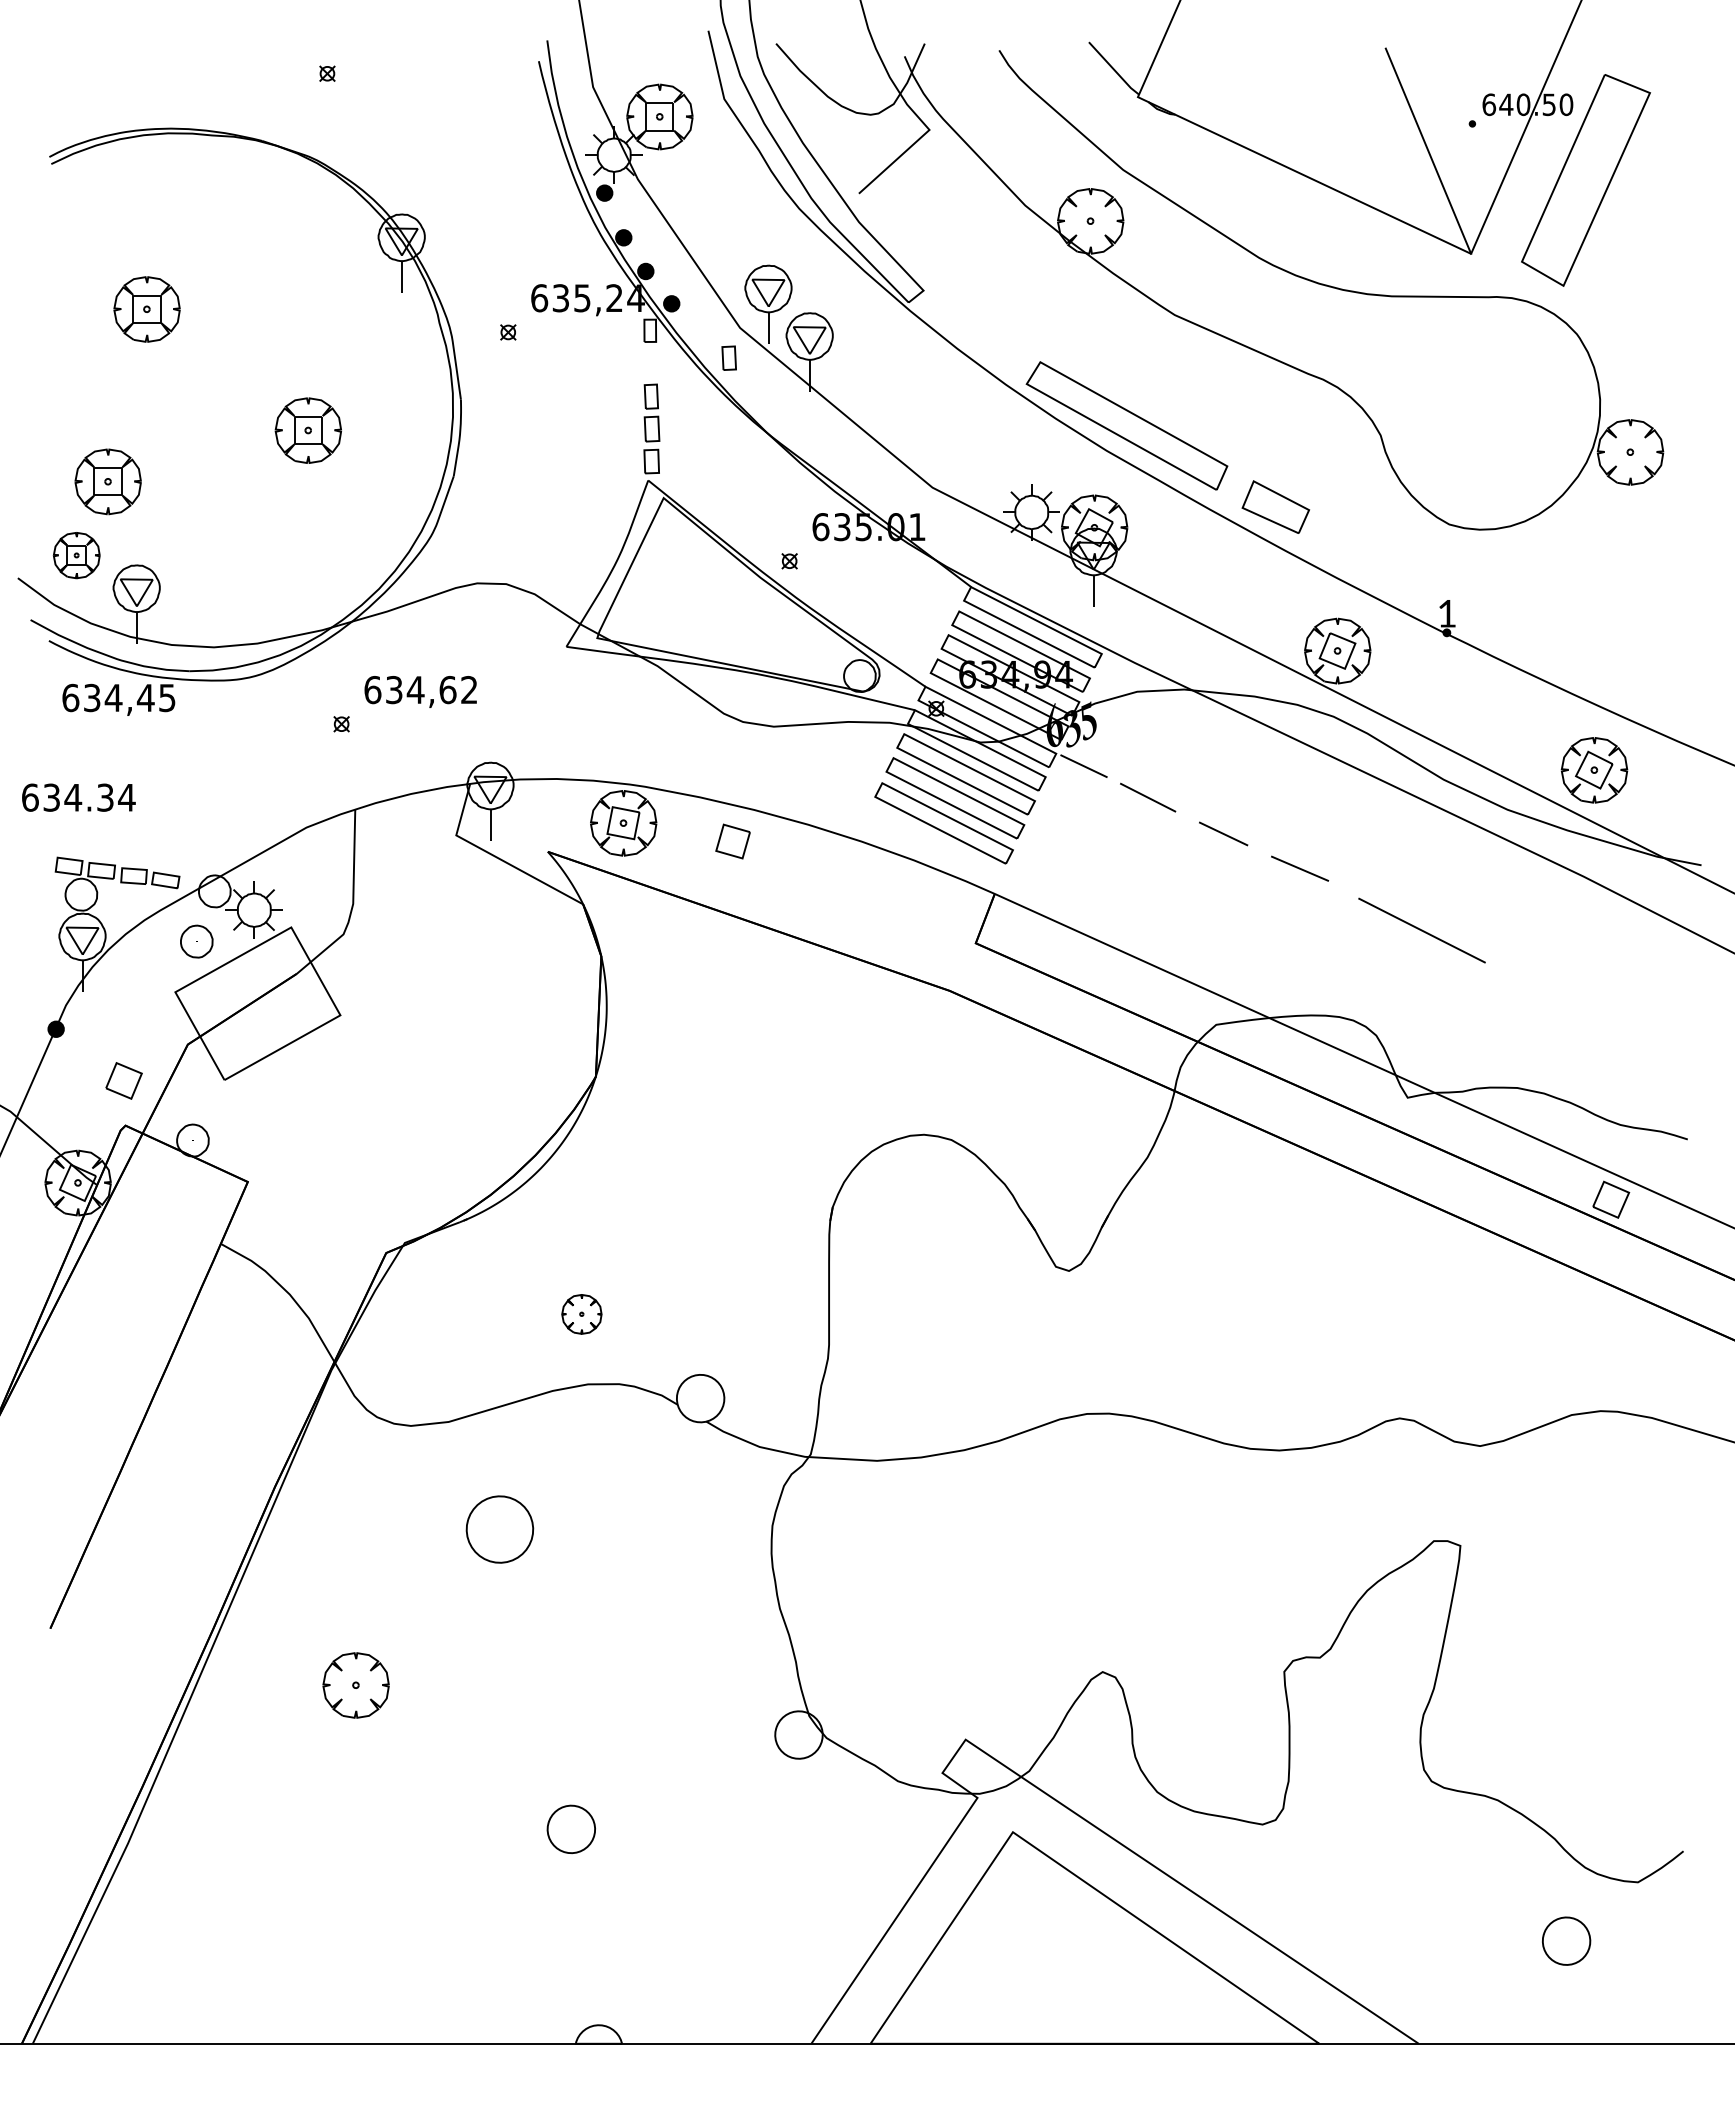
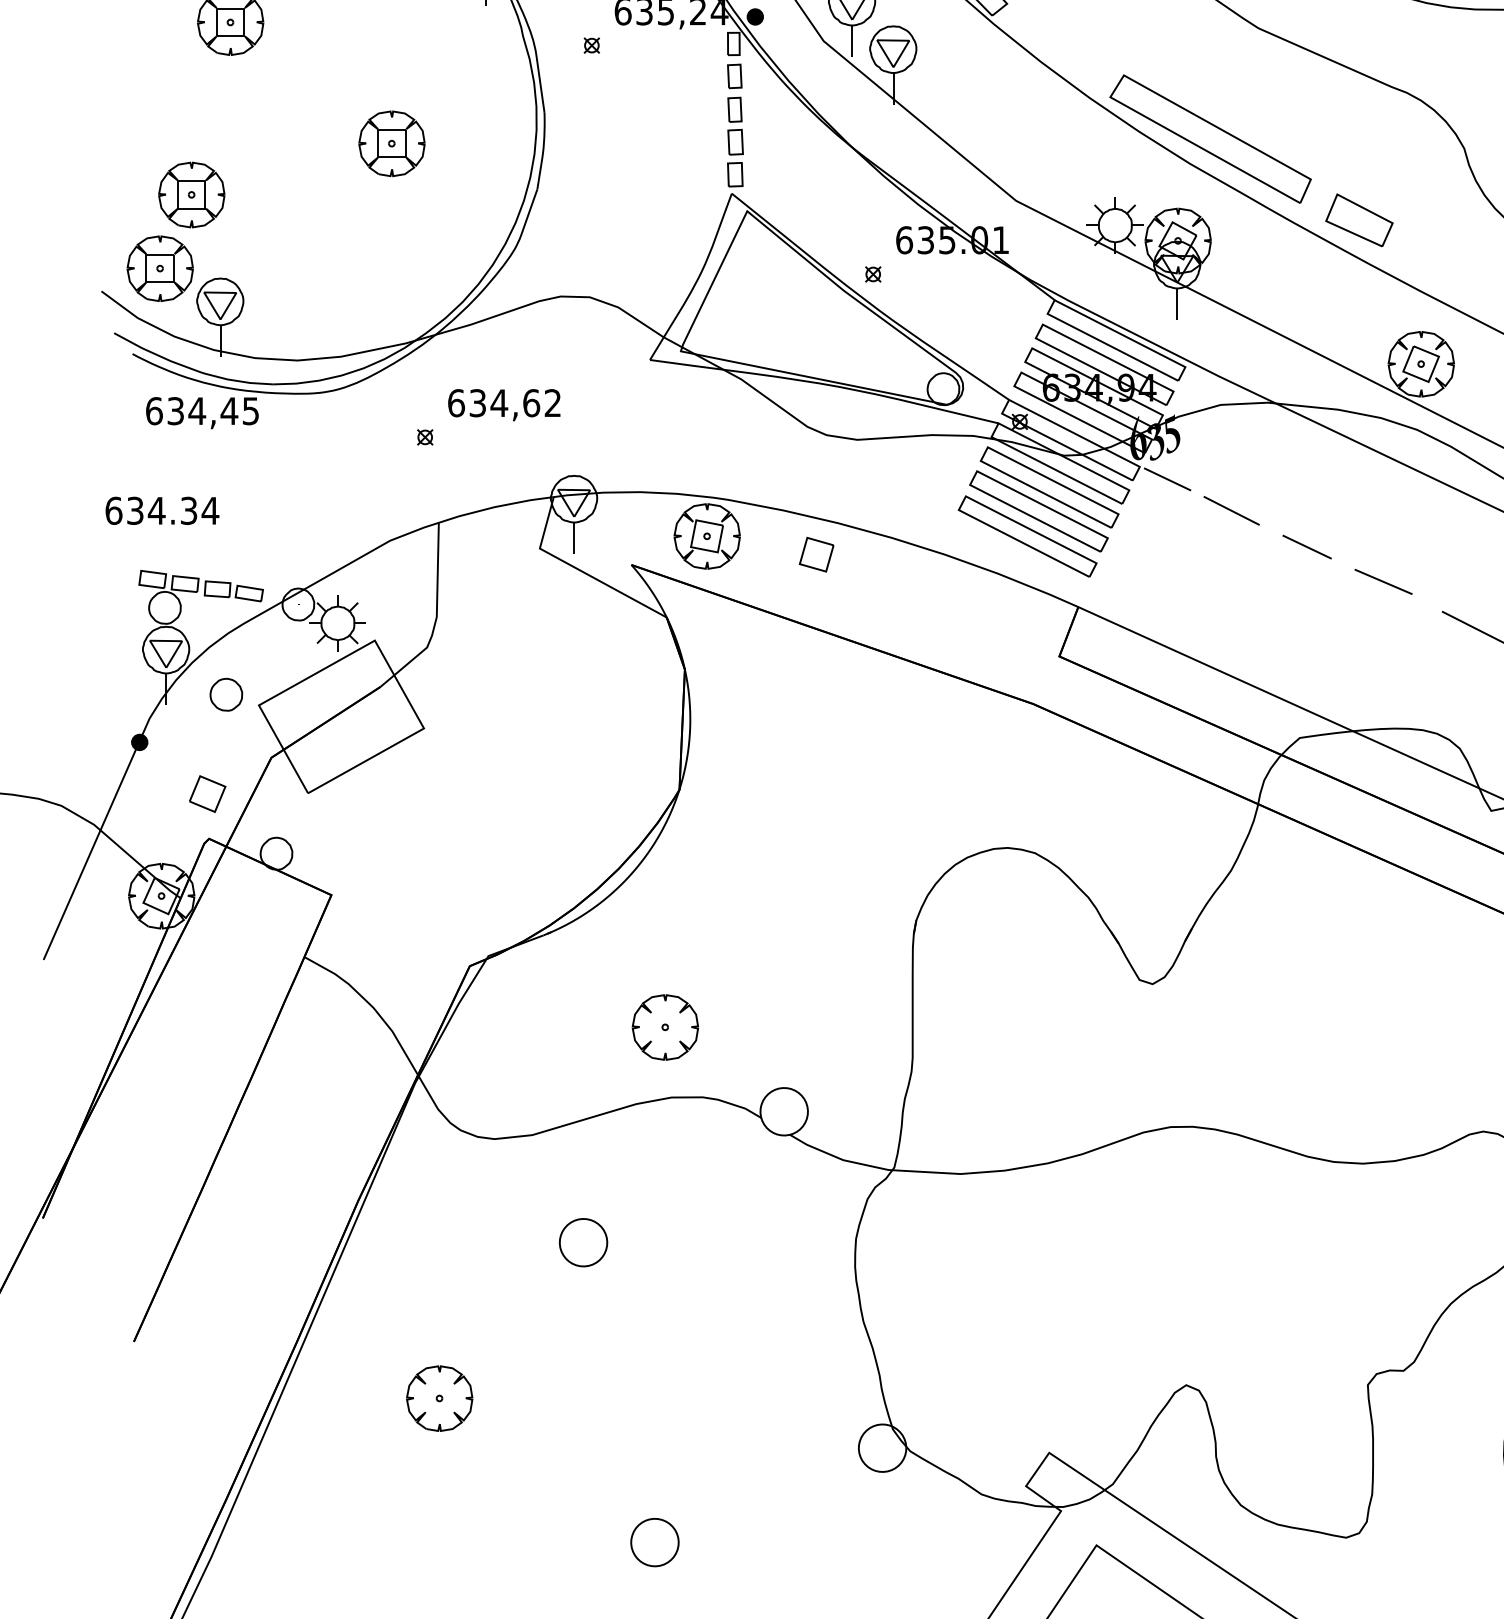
part: (728, 357) -> (734, 75), moved
part: (76, 555) -> (160, 268), size x1.43
part: (196, 941) -> (226, 694), moved
part: (581, 1314) -> (665, 1027), size x1.67
part: (499, 1529) -> (583, 1242), size x0.71

